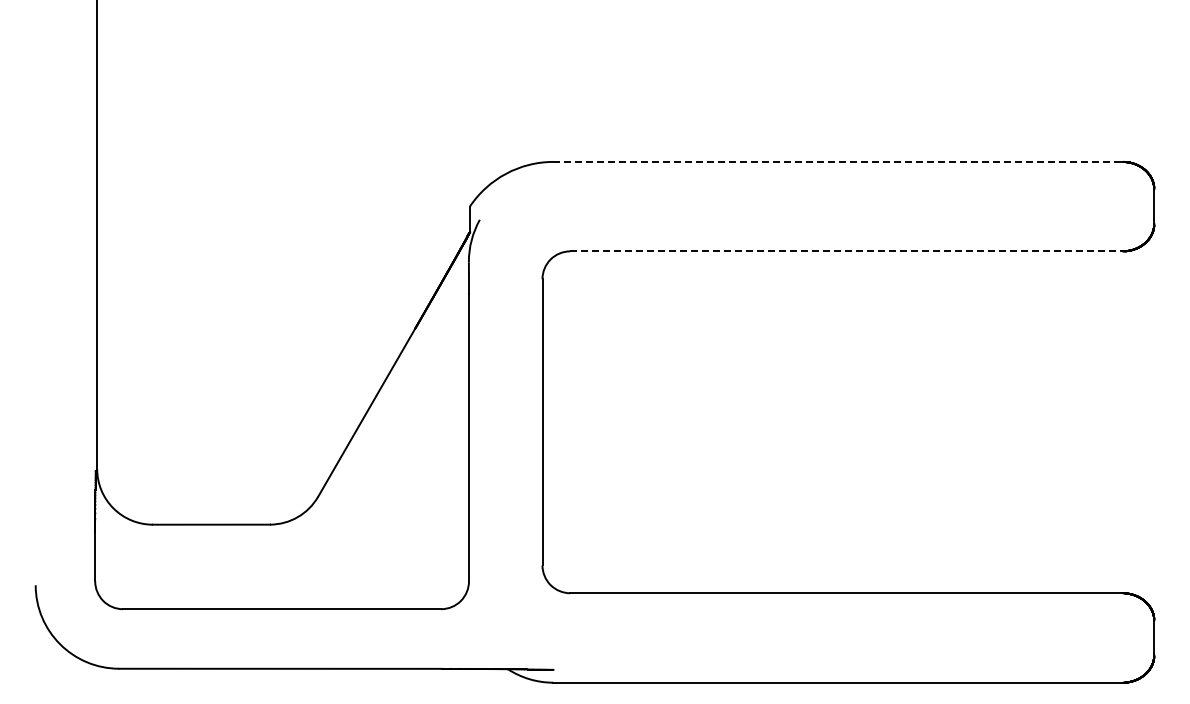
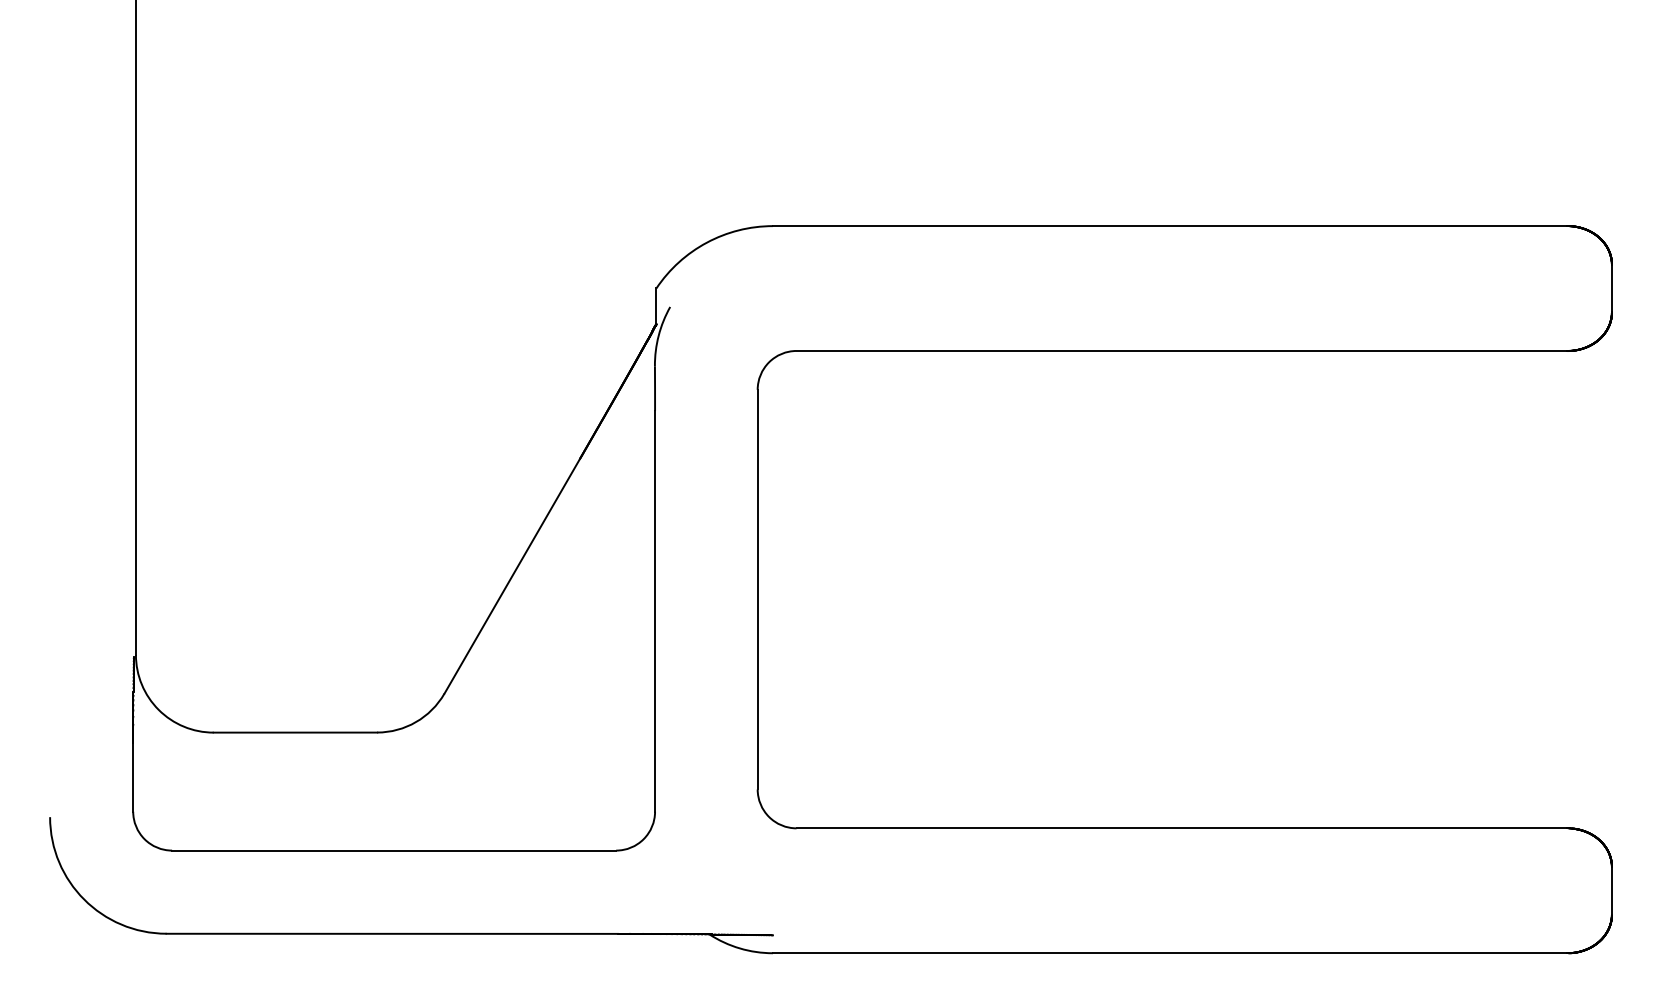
line: (837, 161) -> (1169, 225), dashed -> solid
line: (846, 251) -> (1182, 351), dashed -> solid

